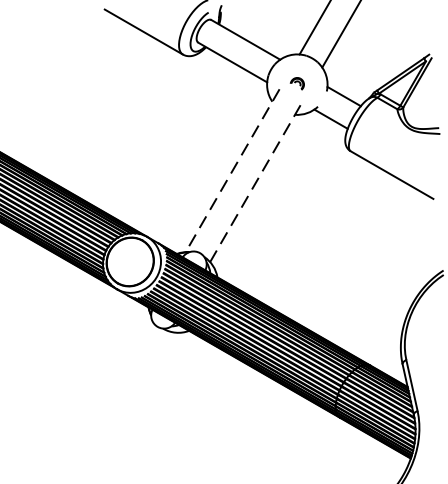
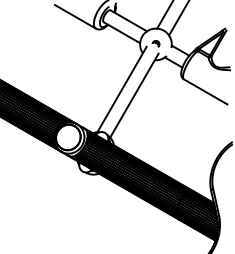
line: (231, 172) -> (121, 90), dashed -> solid
line: (256, 181) -> (134, 95), dashed -> solid

